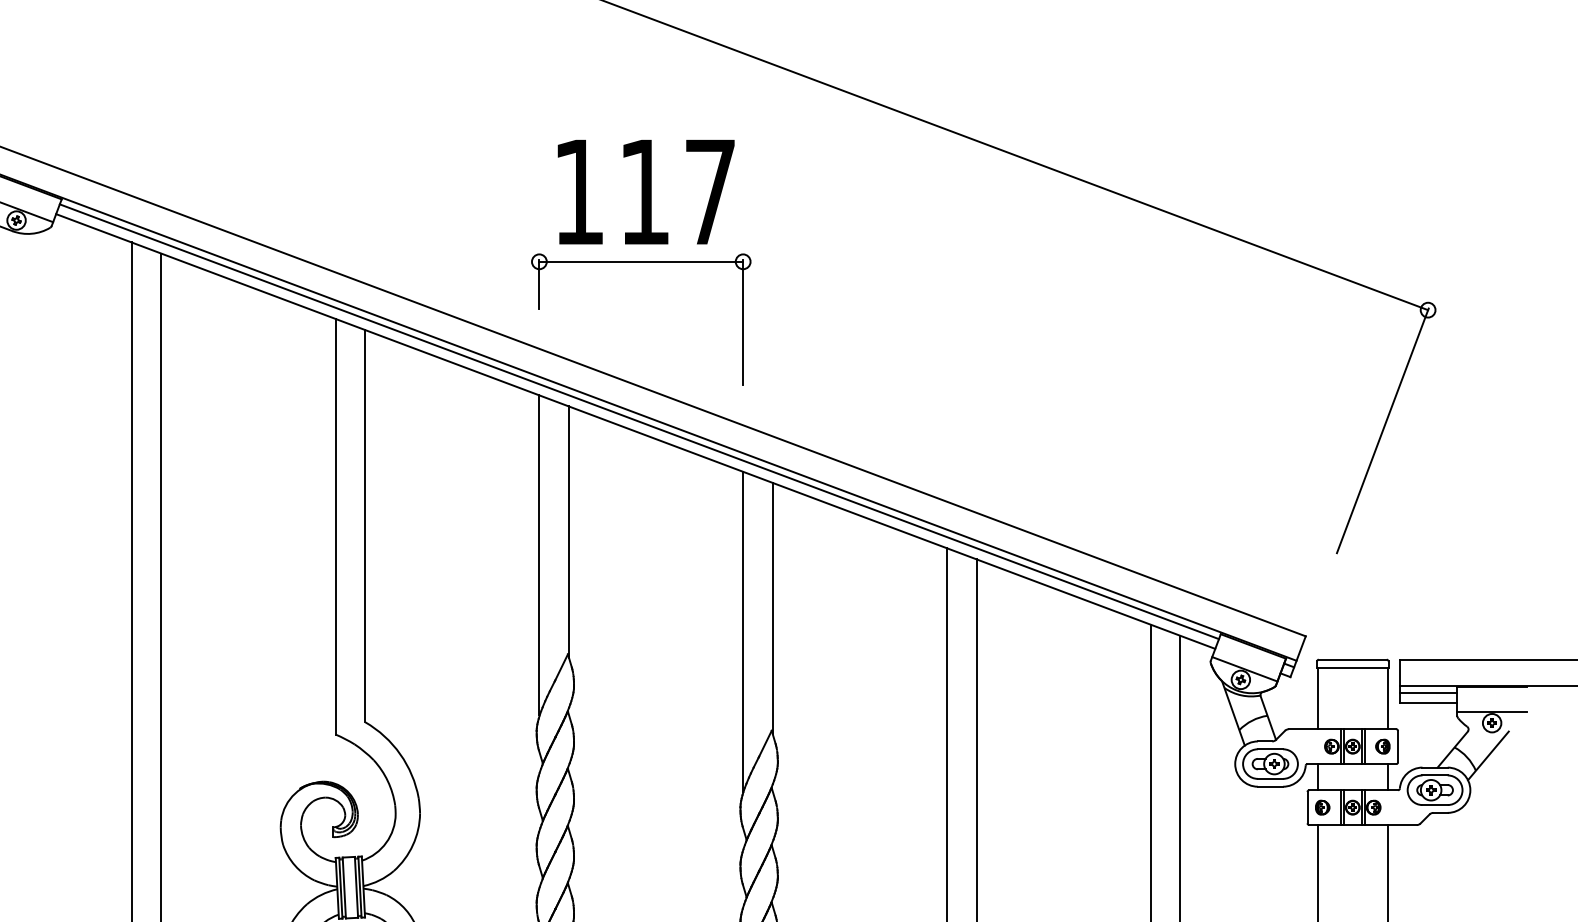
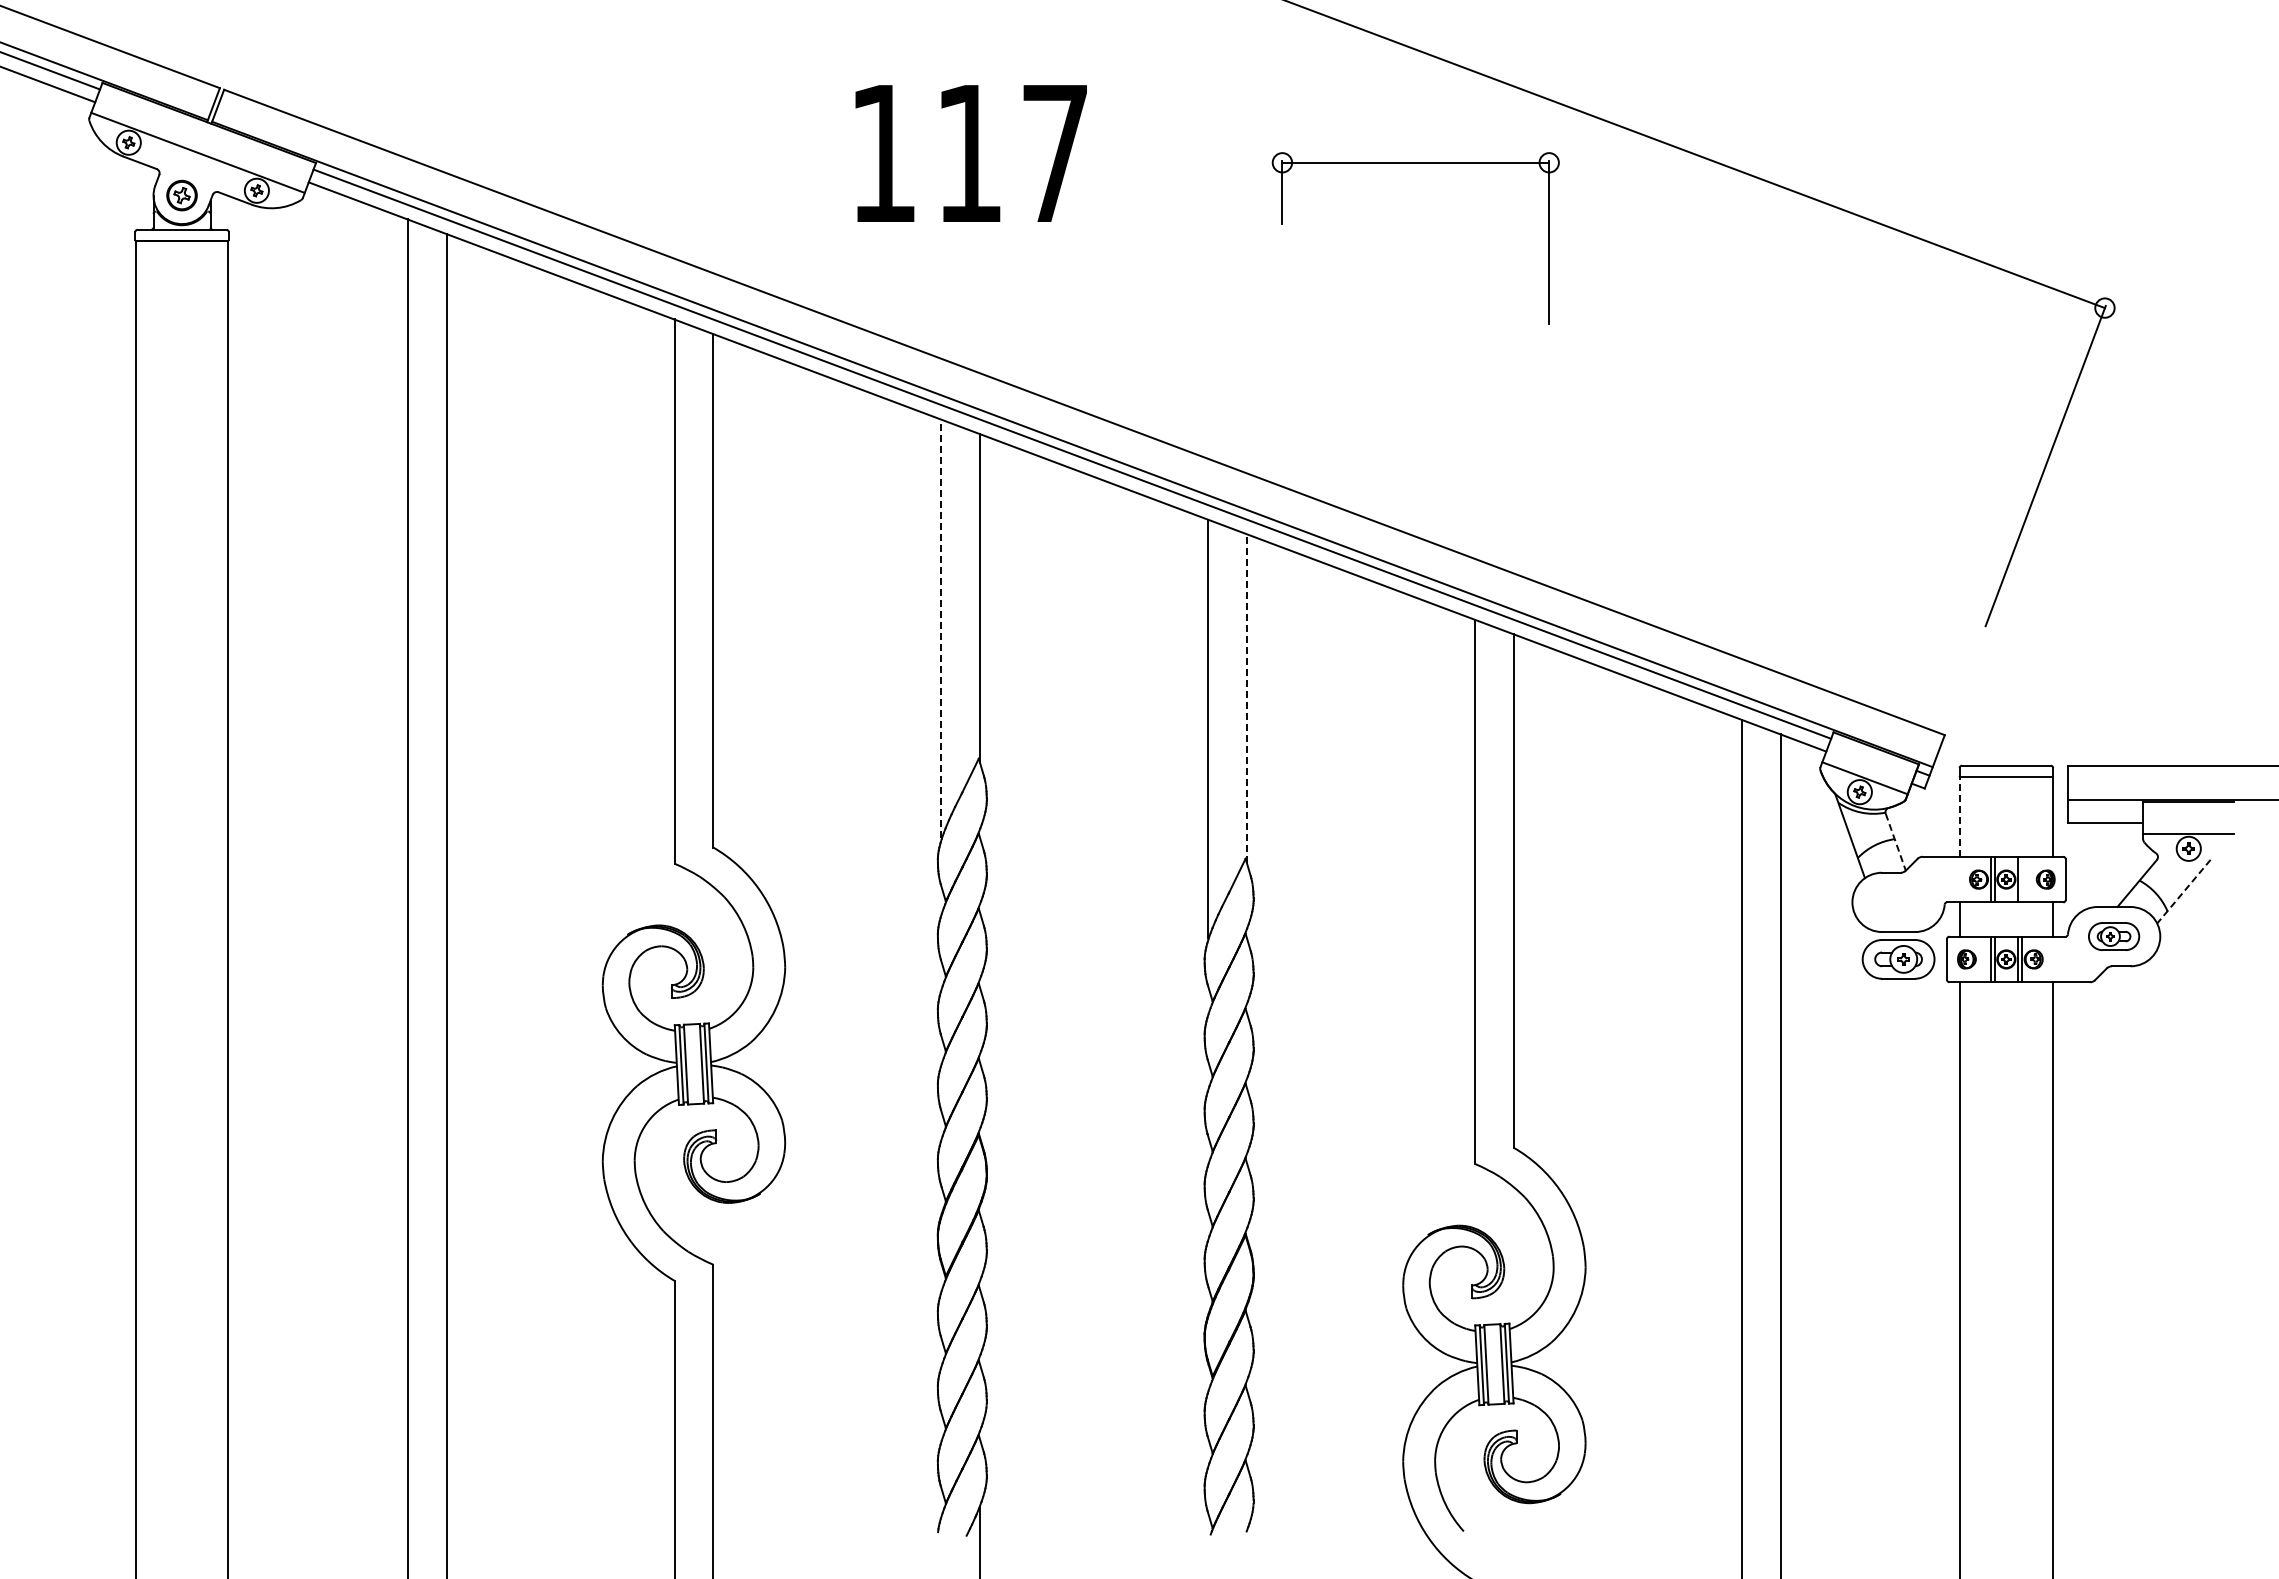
text: (645, 192) -> (970, 153), moved
part: (641, 262) -> (1415, 163), moved
line: (539, 554) -> (941, 628), solid -> dashed
line: (772, 608) -> (1246, 698), solid -> dashed
line: (1428, 692) -> (2105, 808), removed
line: (1317, 698) -> (1960, 816), solid -> dashed
line: (1268, 718) -> (1895, 842), solid -> dashed
line: (1365, 746) -> (2022, 879), removed
line: (1488, 755) -> (2183, 891), solid -> dashed
part: (1270, 764) -> (1898, 959), moved
part: (1434, 790) -> (2113, 936), size x0.7

